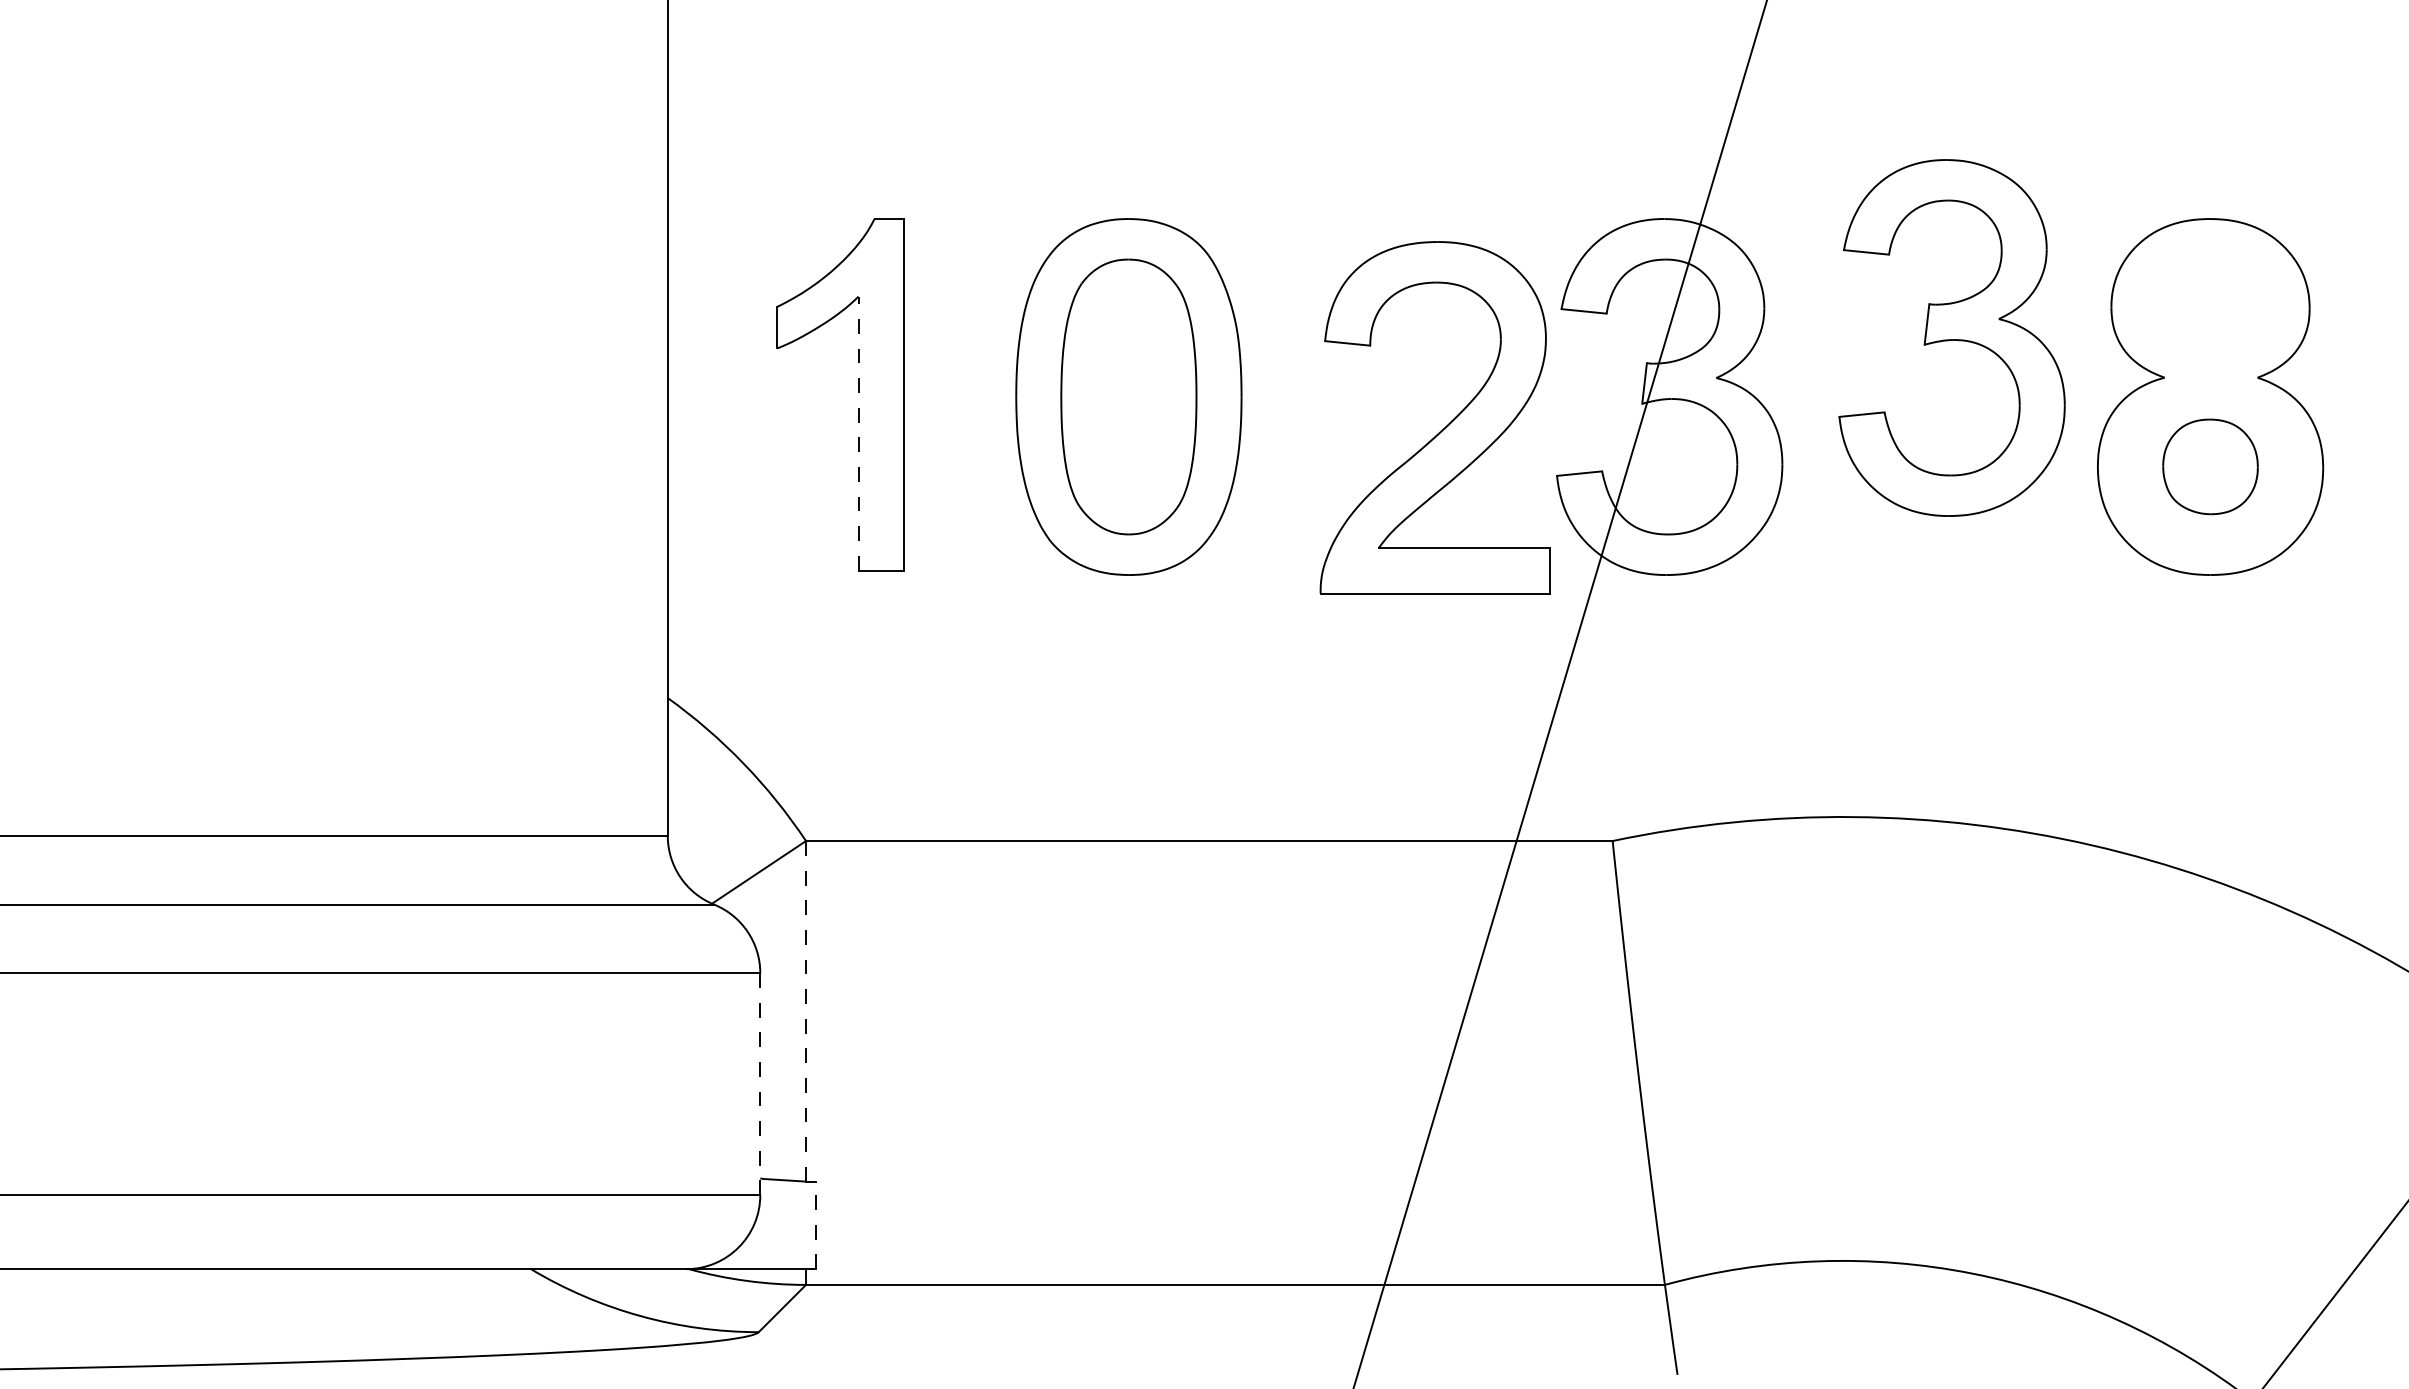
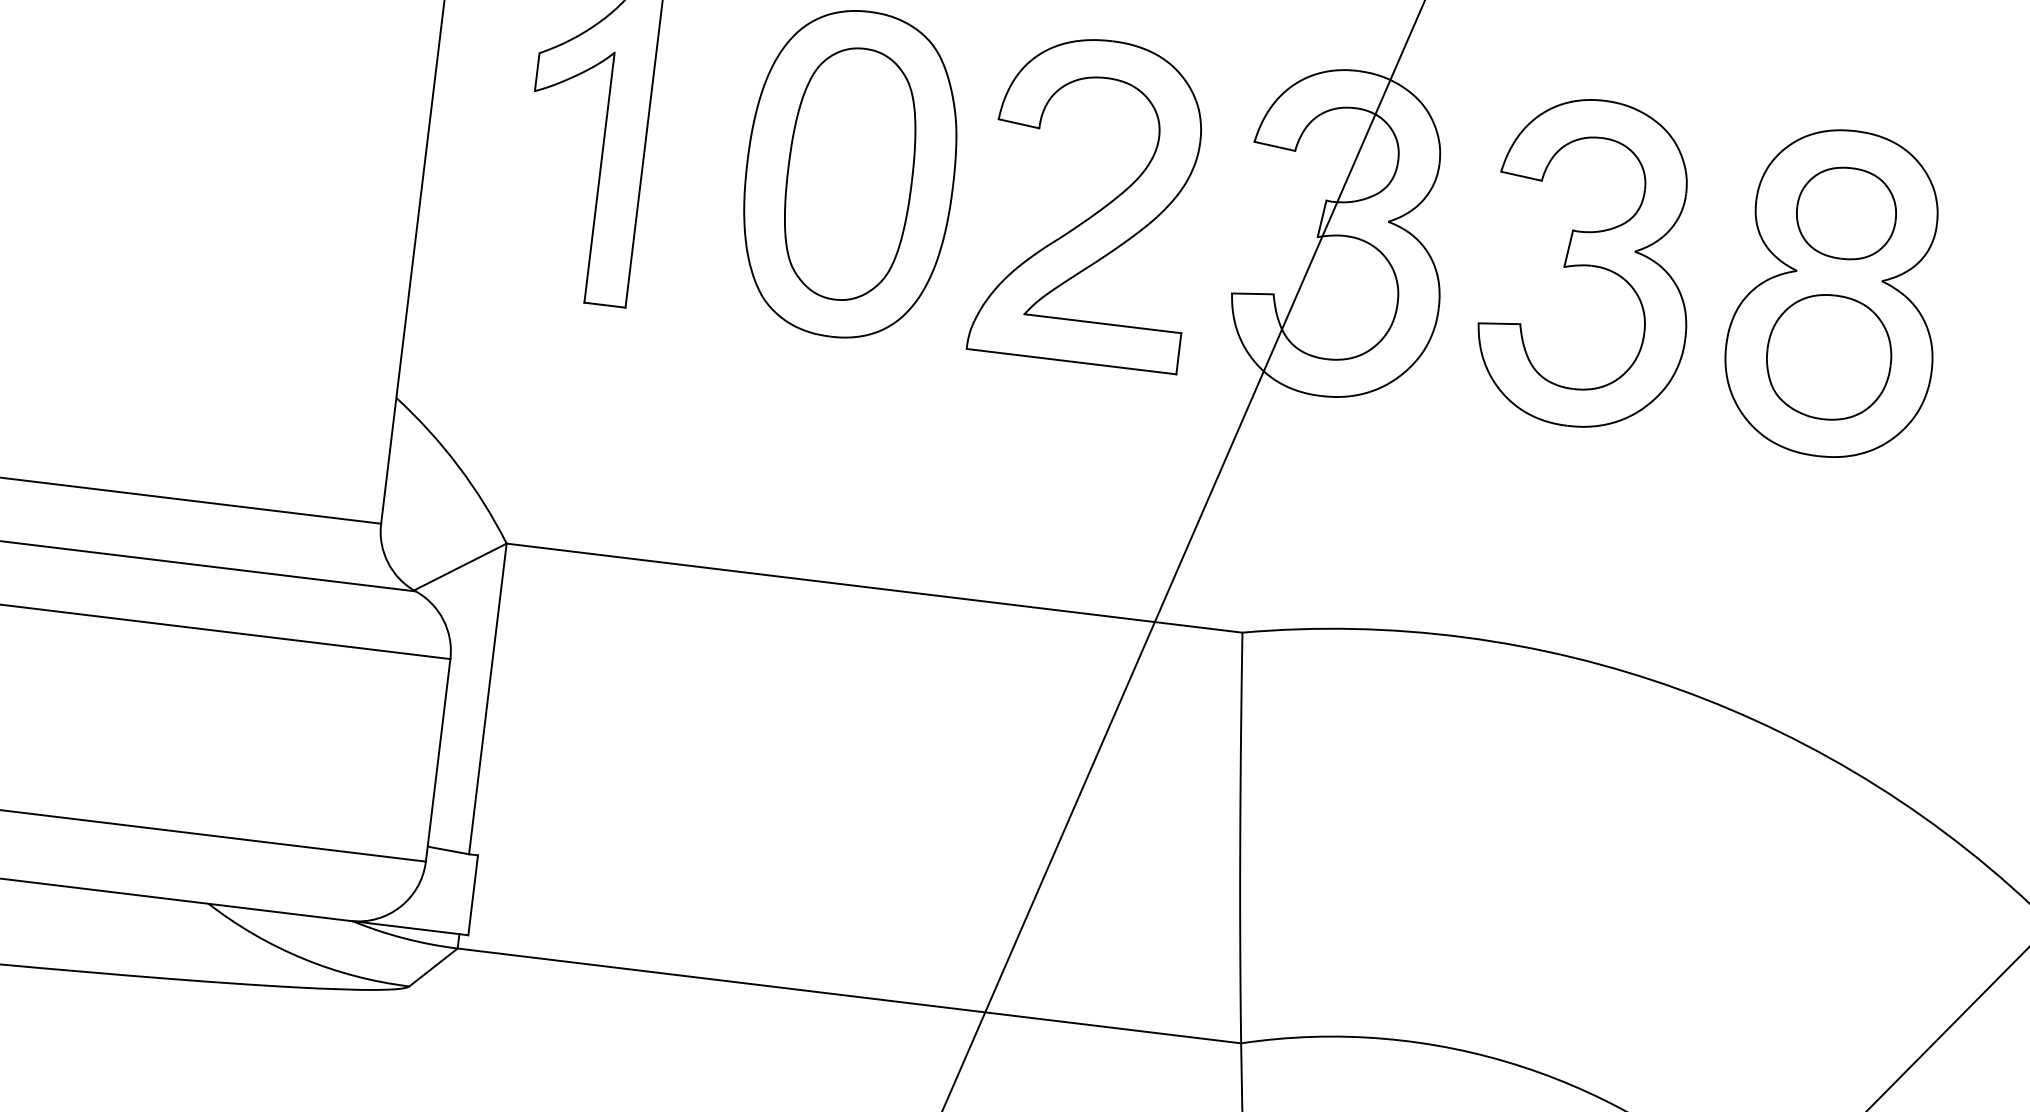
part: (2210, 308) -> (1846, 212), added
part: (1951, 337) -> (1589, 263), moved
part: (1444, 427) -> (1098, 211), moved
line: (858, 433) -> (599, 177), dashed -> solid
part: (2210, 466) -> (1829, 357), size x1.43
line: (806, 1010) -> (488, 698), dashed -> solid
line: (760, 1083) -> (438, 759), dashed -> solid
line: (815, 1225) -> (472, 895), dashed -> solid

